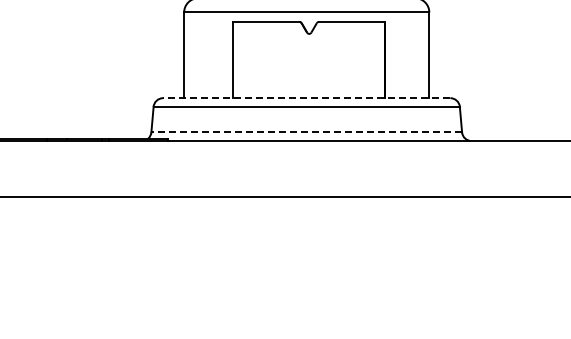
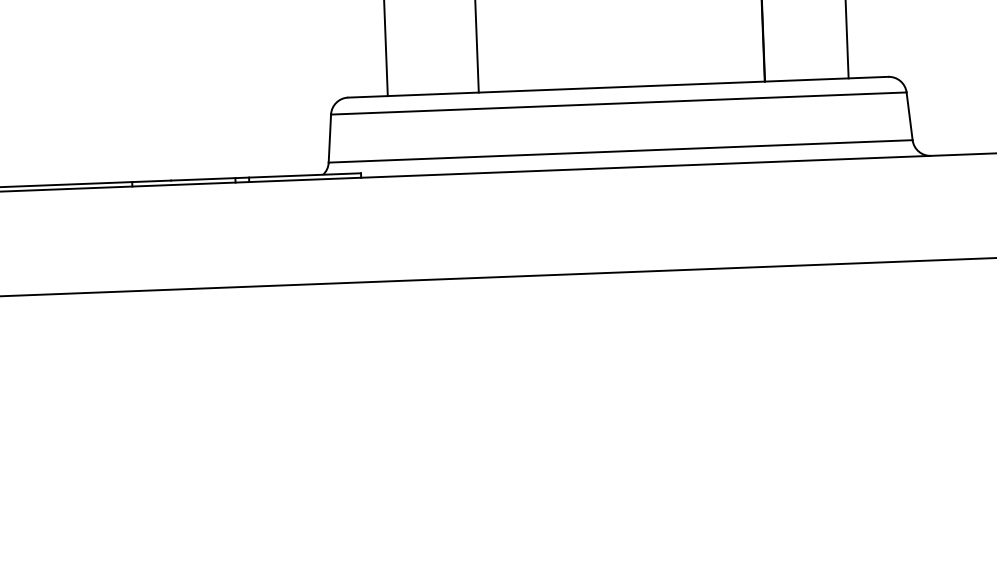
line: (306, 98) -> (617, 87), dashed -> solid
line: (306, 132) -> (620, 151), dashed -> solid

